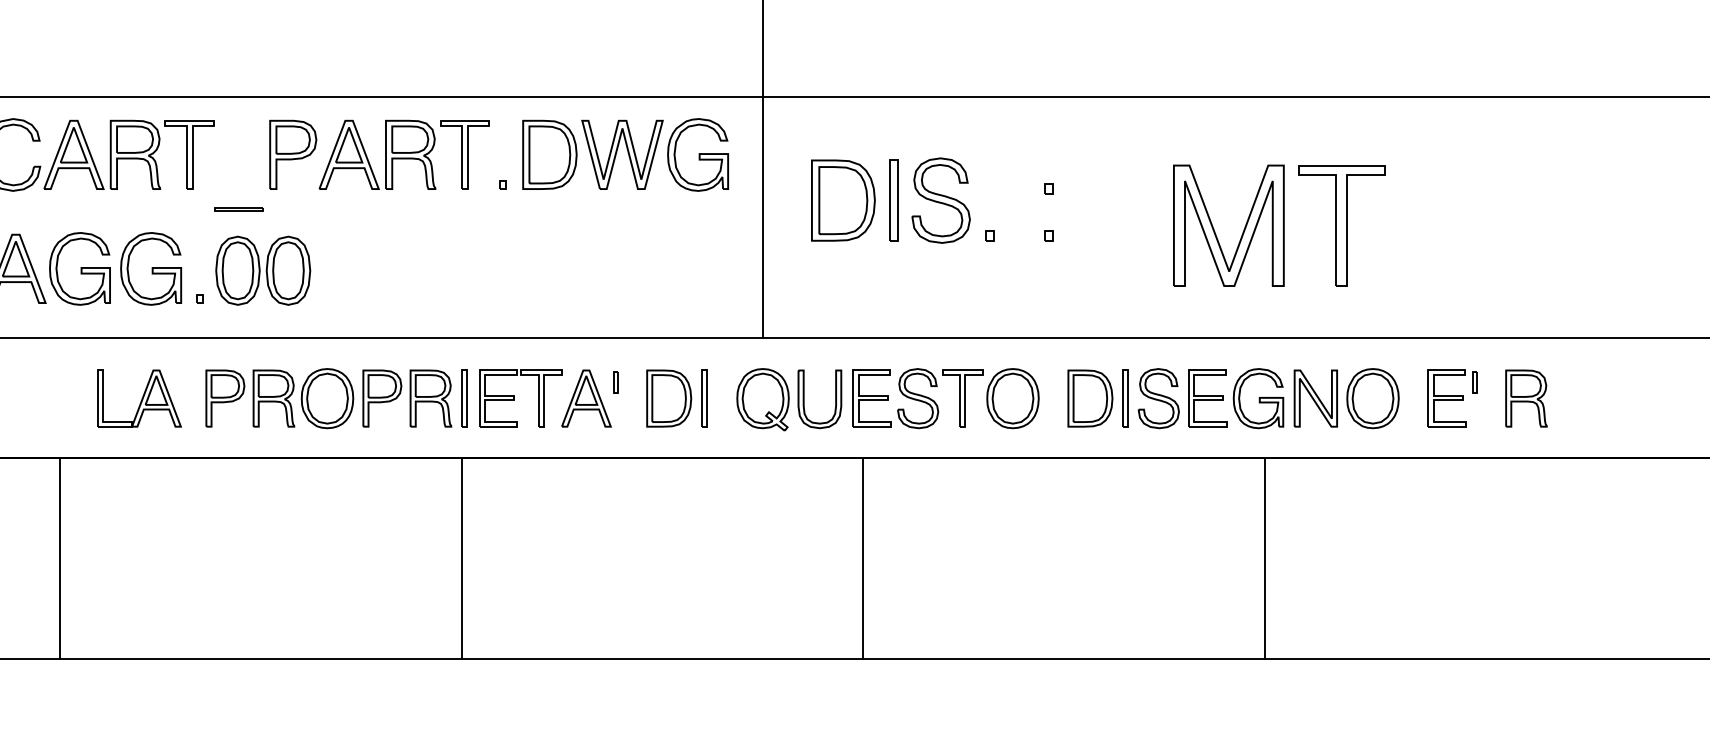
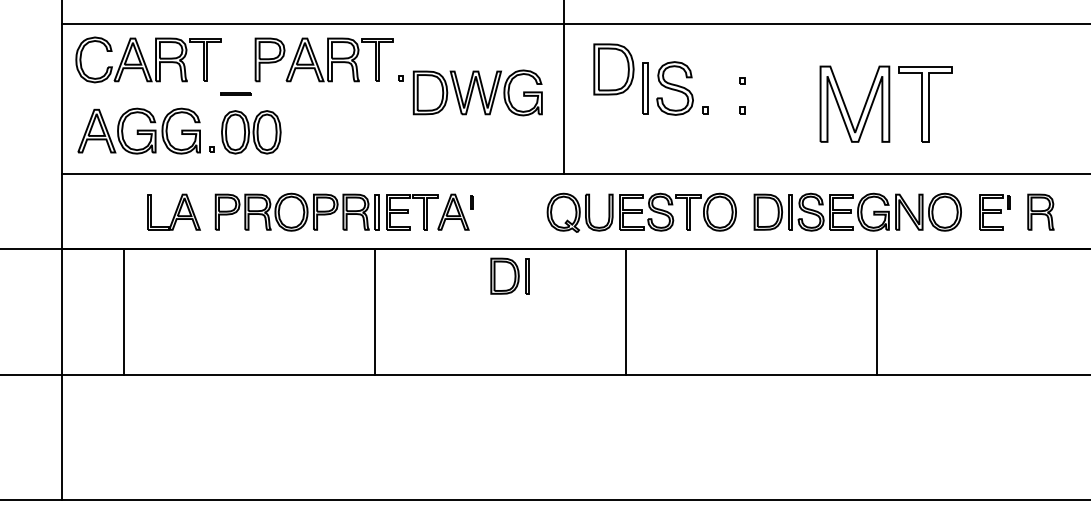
part: (625, 154) -> (477, 92), moved
part: (842, 200) -> (613, 69), moved
part: (676, 397) -> (509, 275), moved

